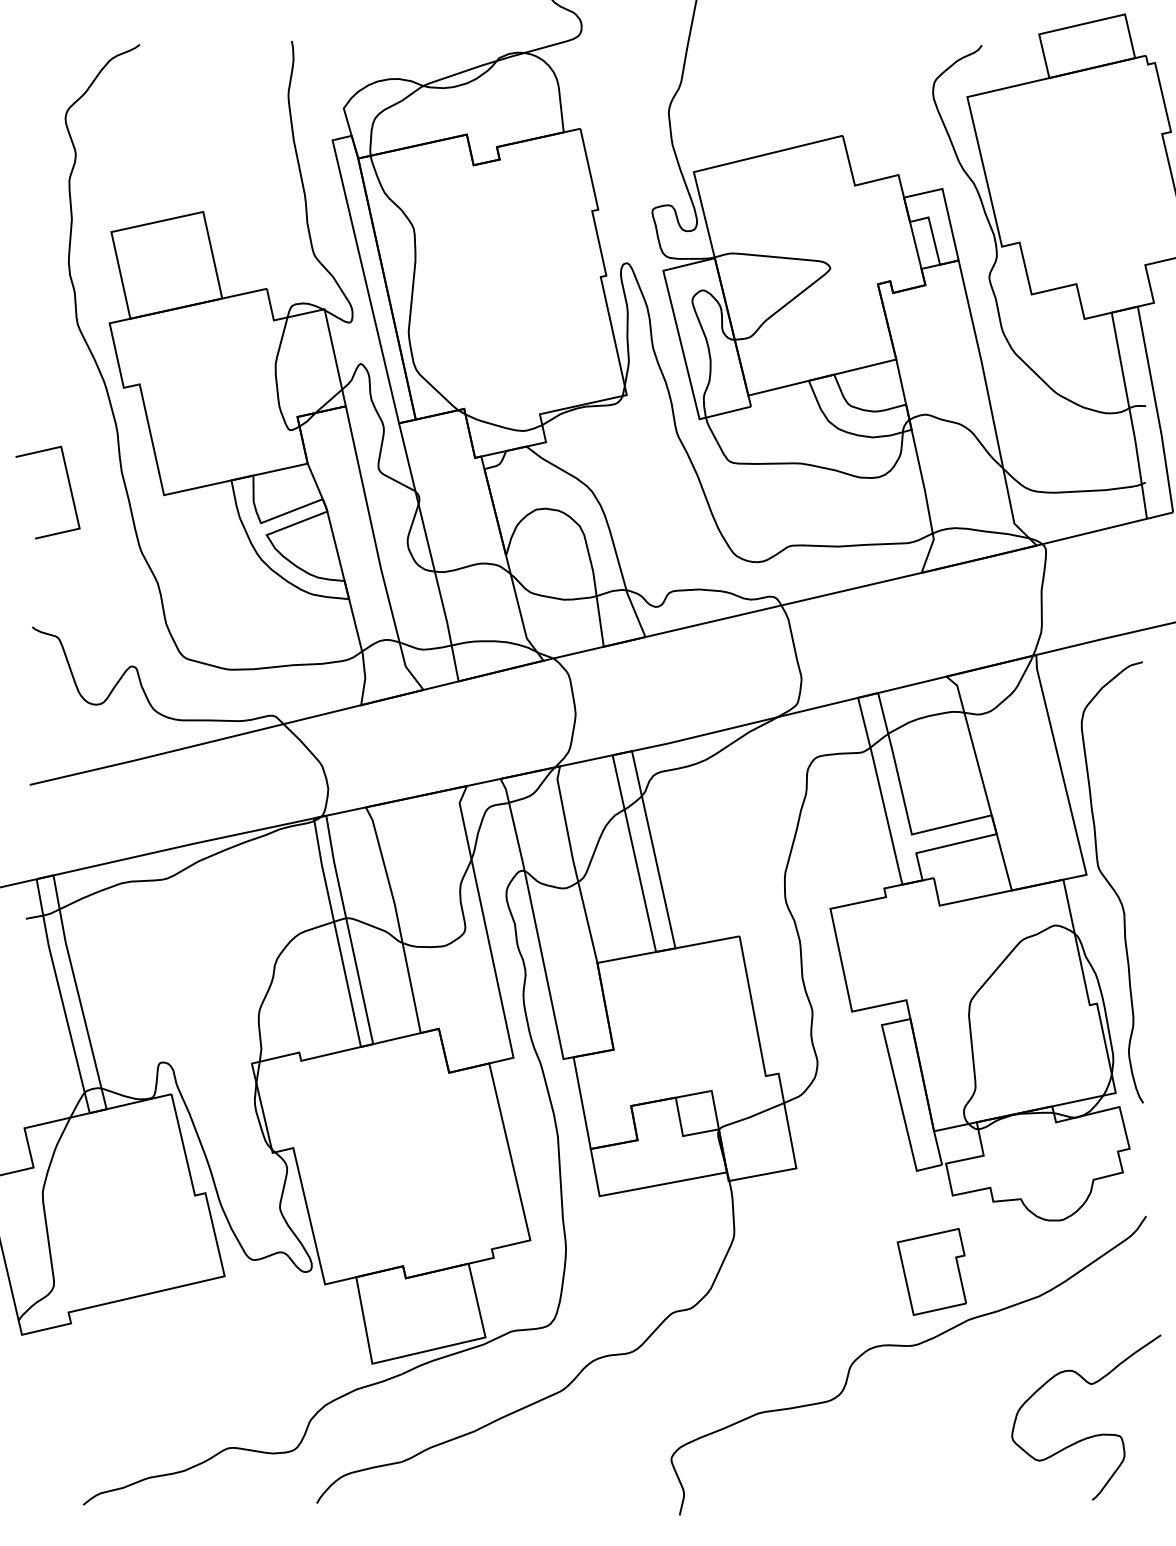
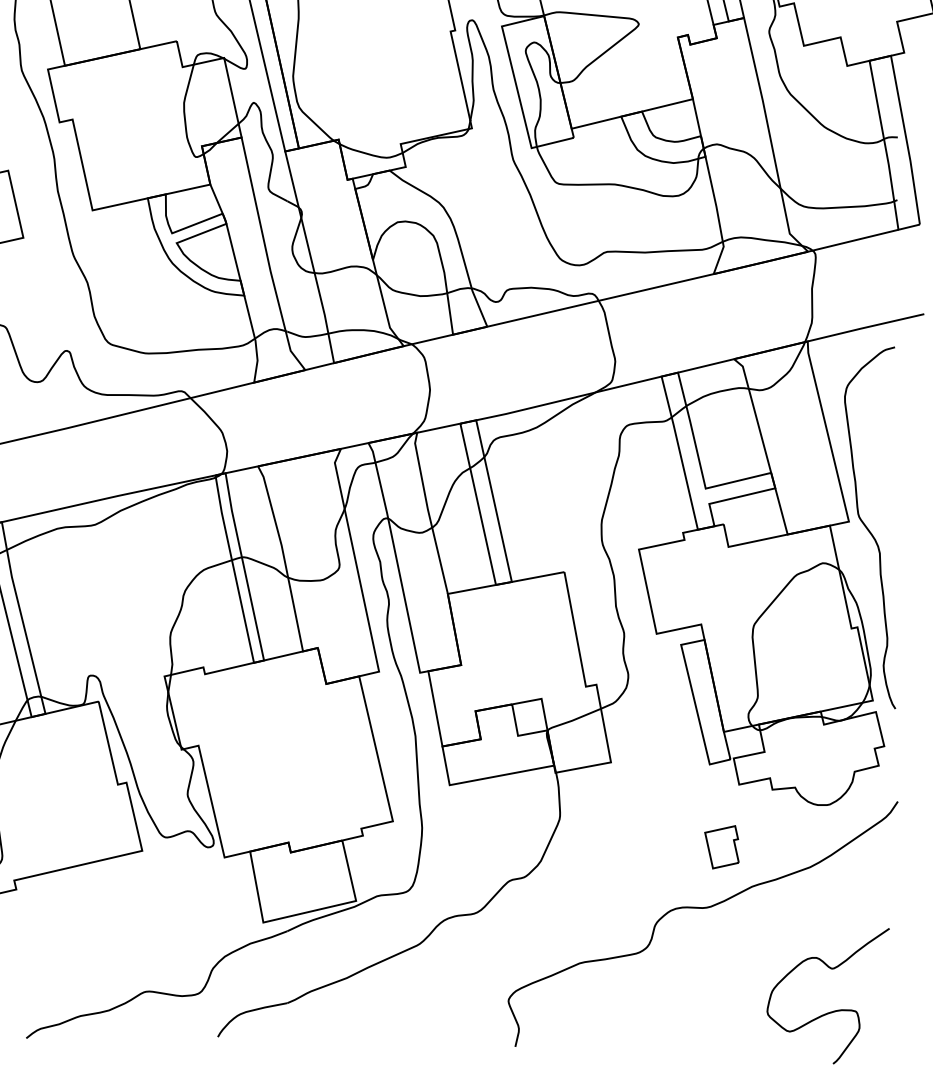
part: (931, 1271) -> (721, 846), size x0.6
curve: (1092, 1435) -> (833, 1010), moved

